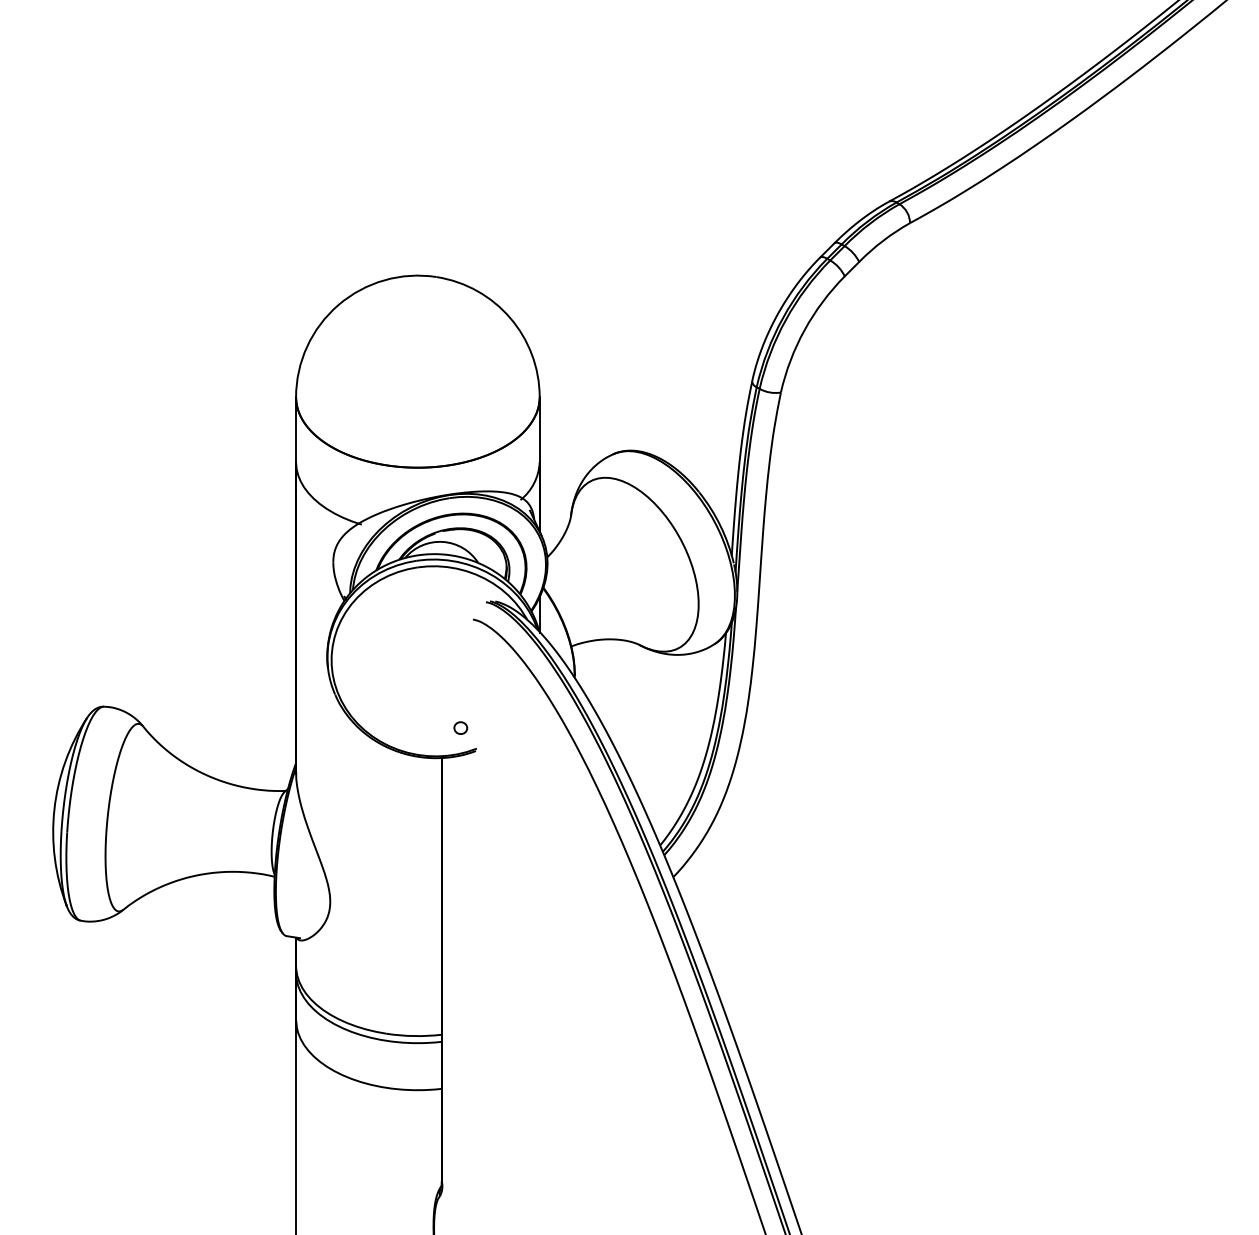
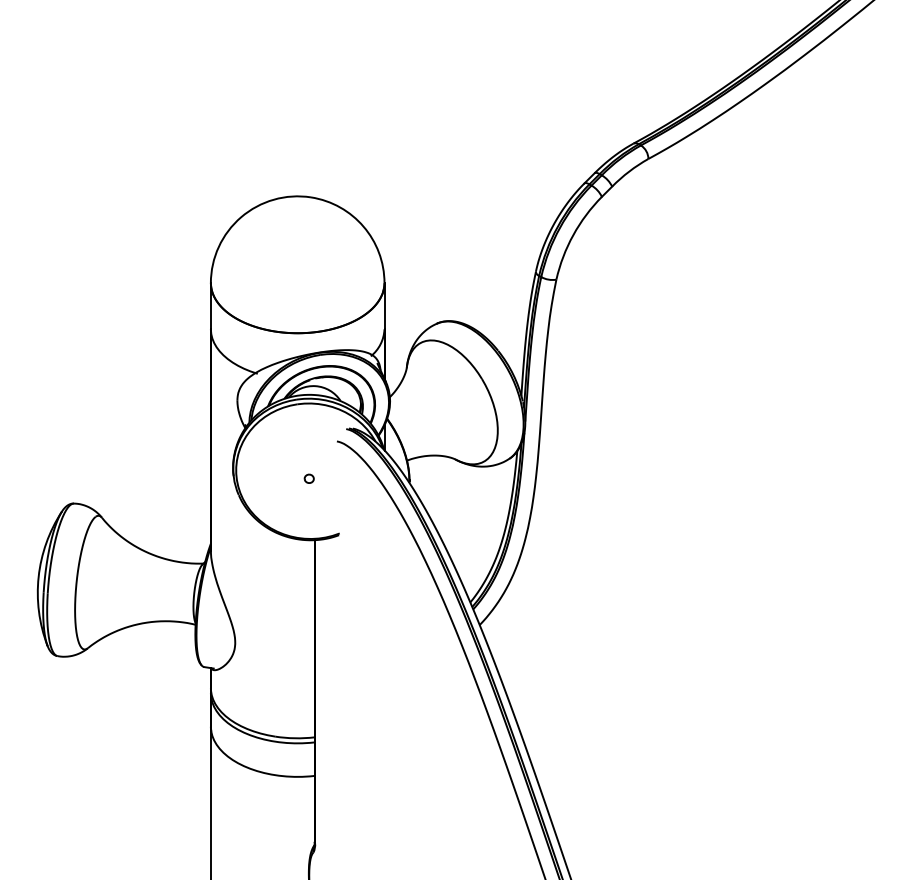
part: (459, 727) -> (308, 478), moved

